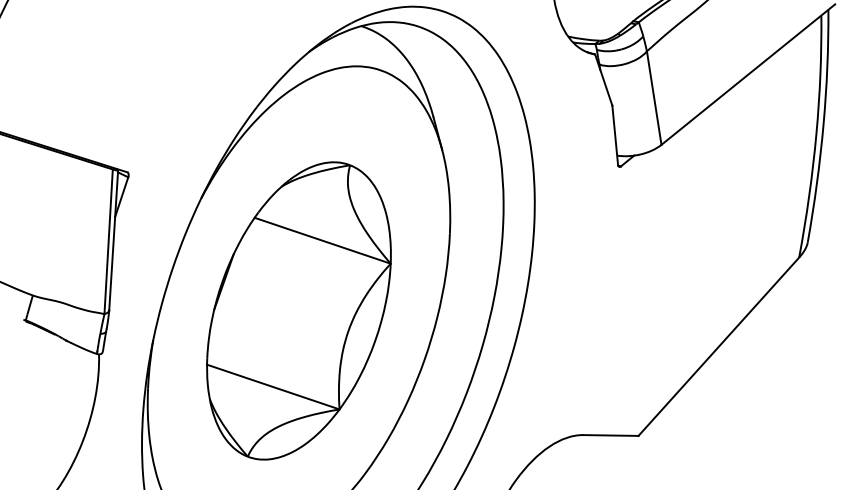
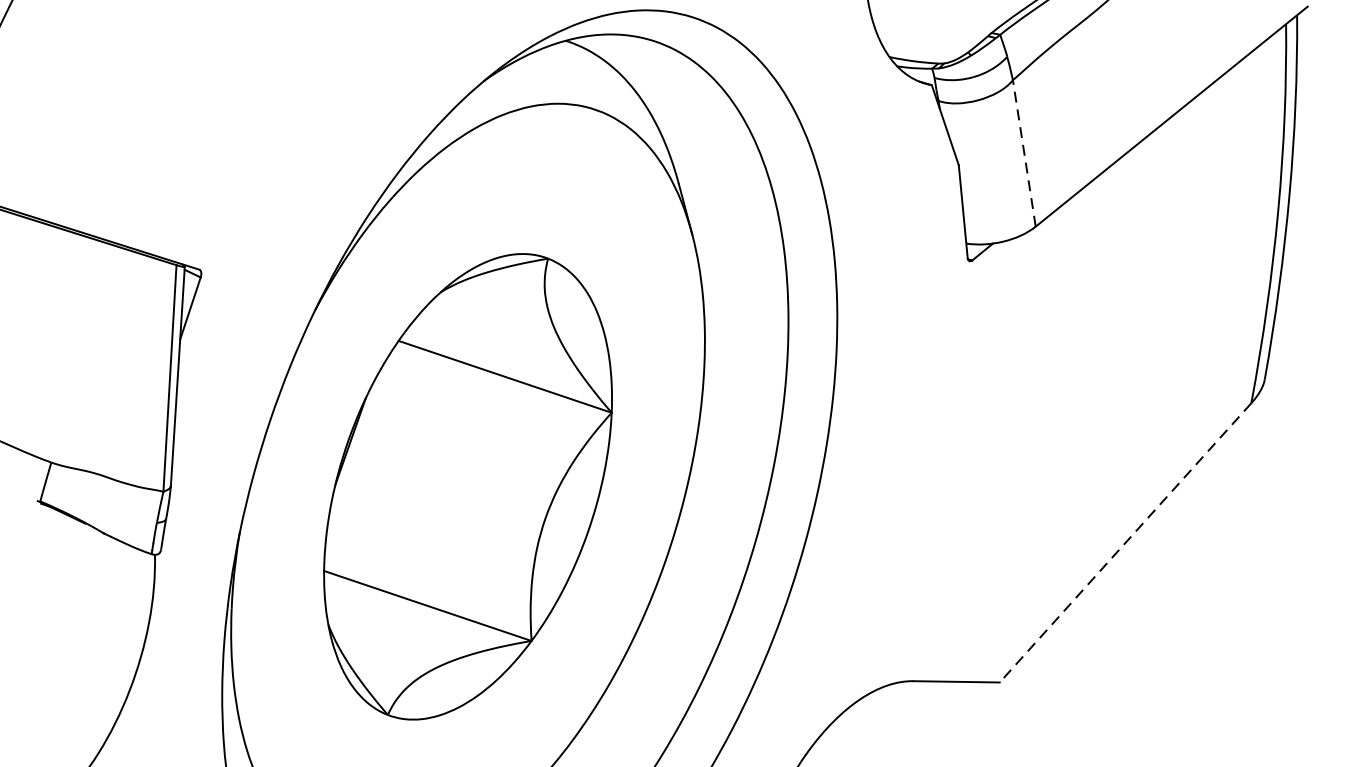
line: (654, 97) -> (1024, 152), solid -> dashed
line: (718, 347) -> (1125, 544), solid -> dashed

